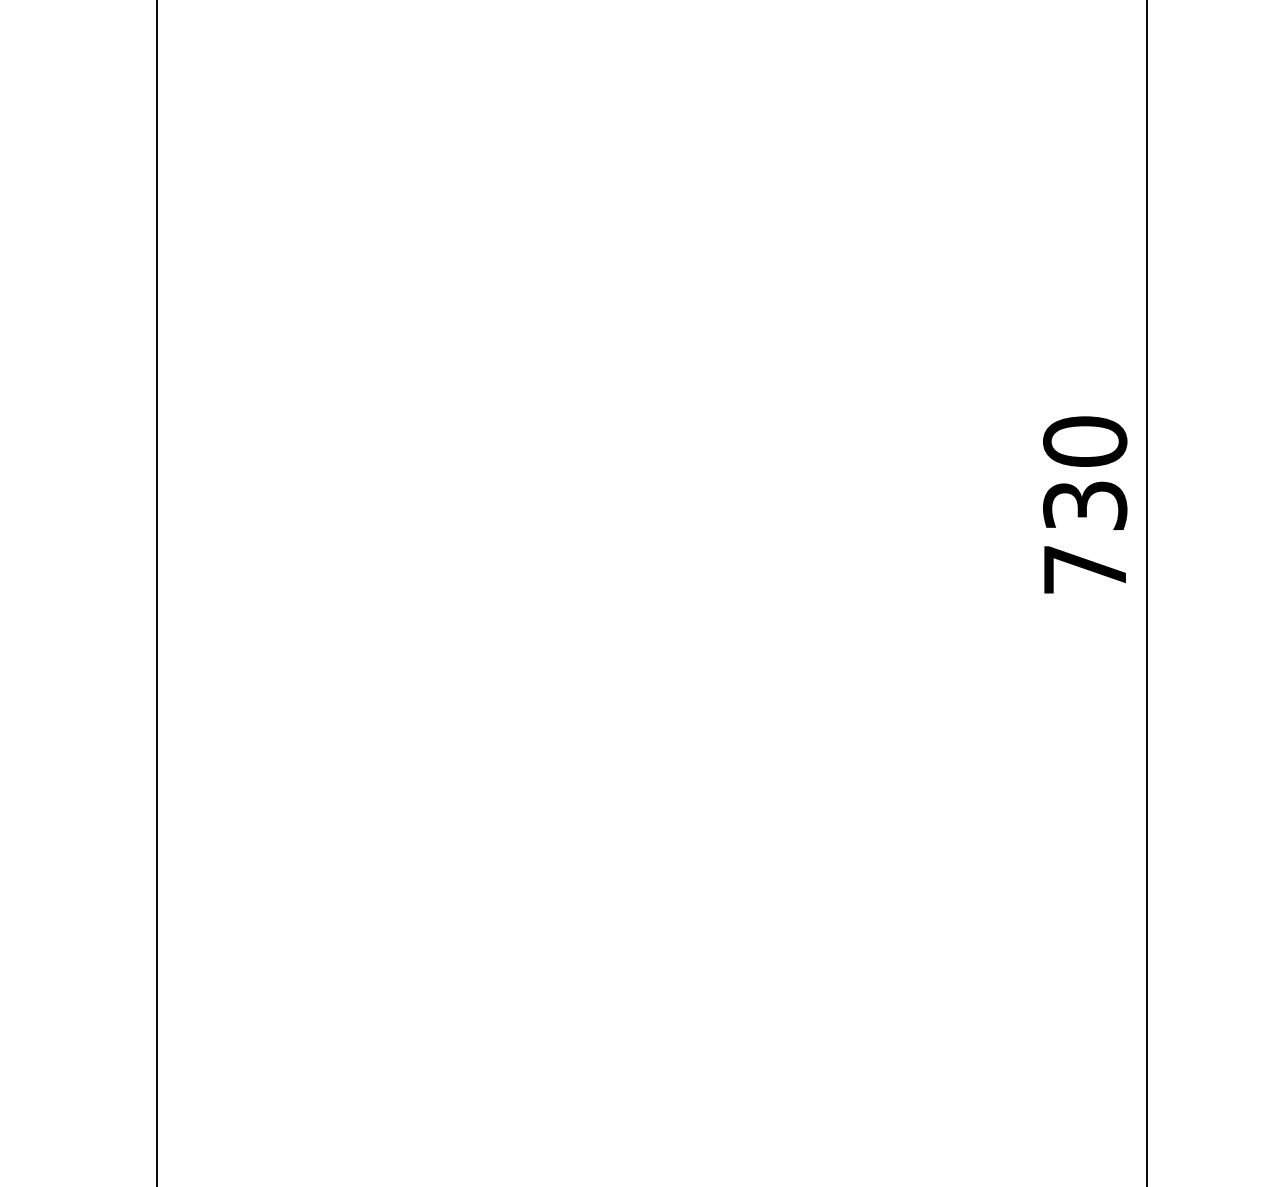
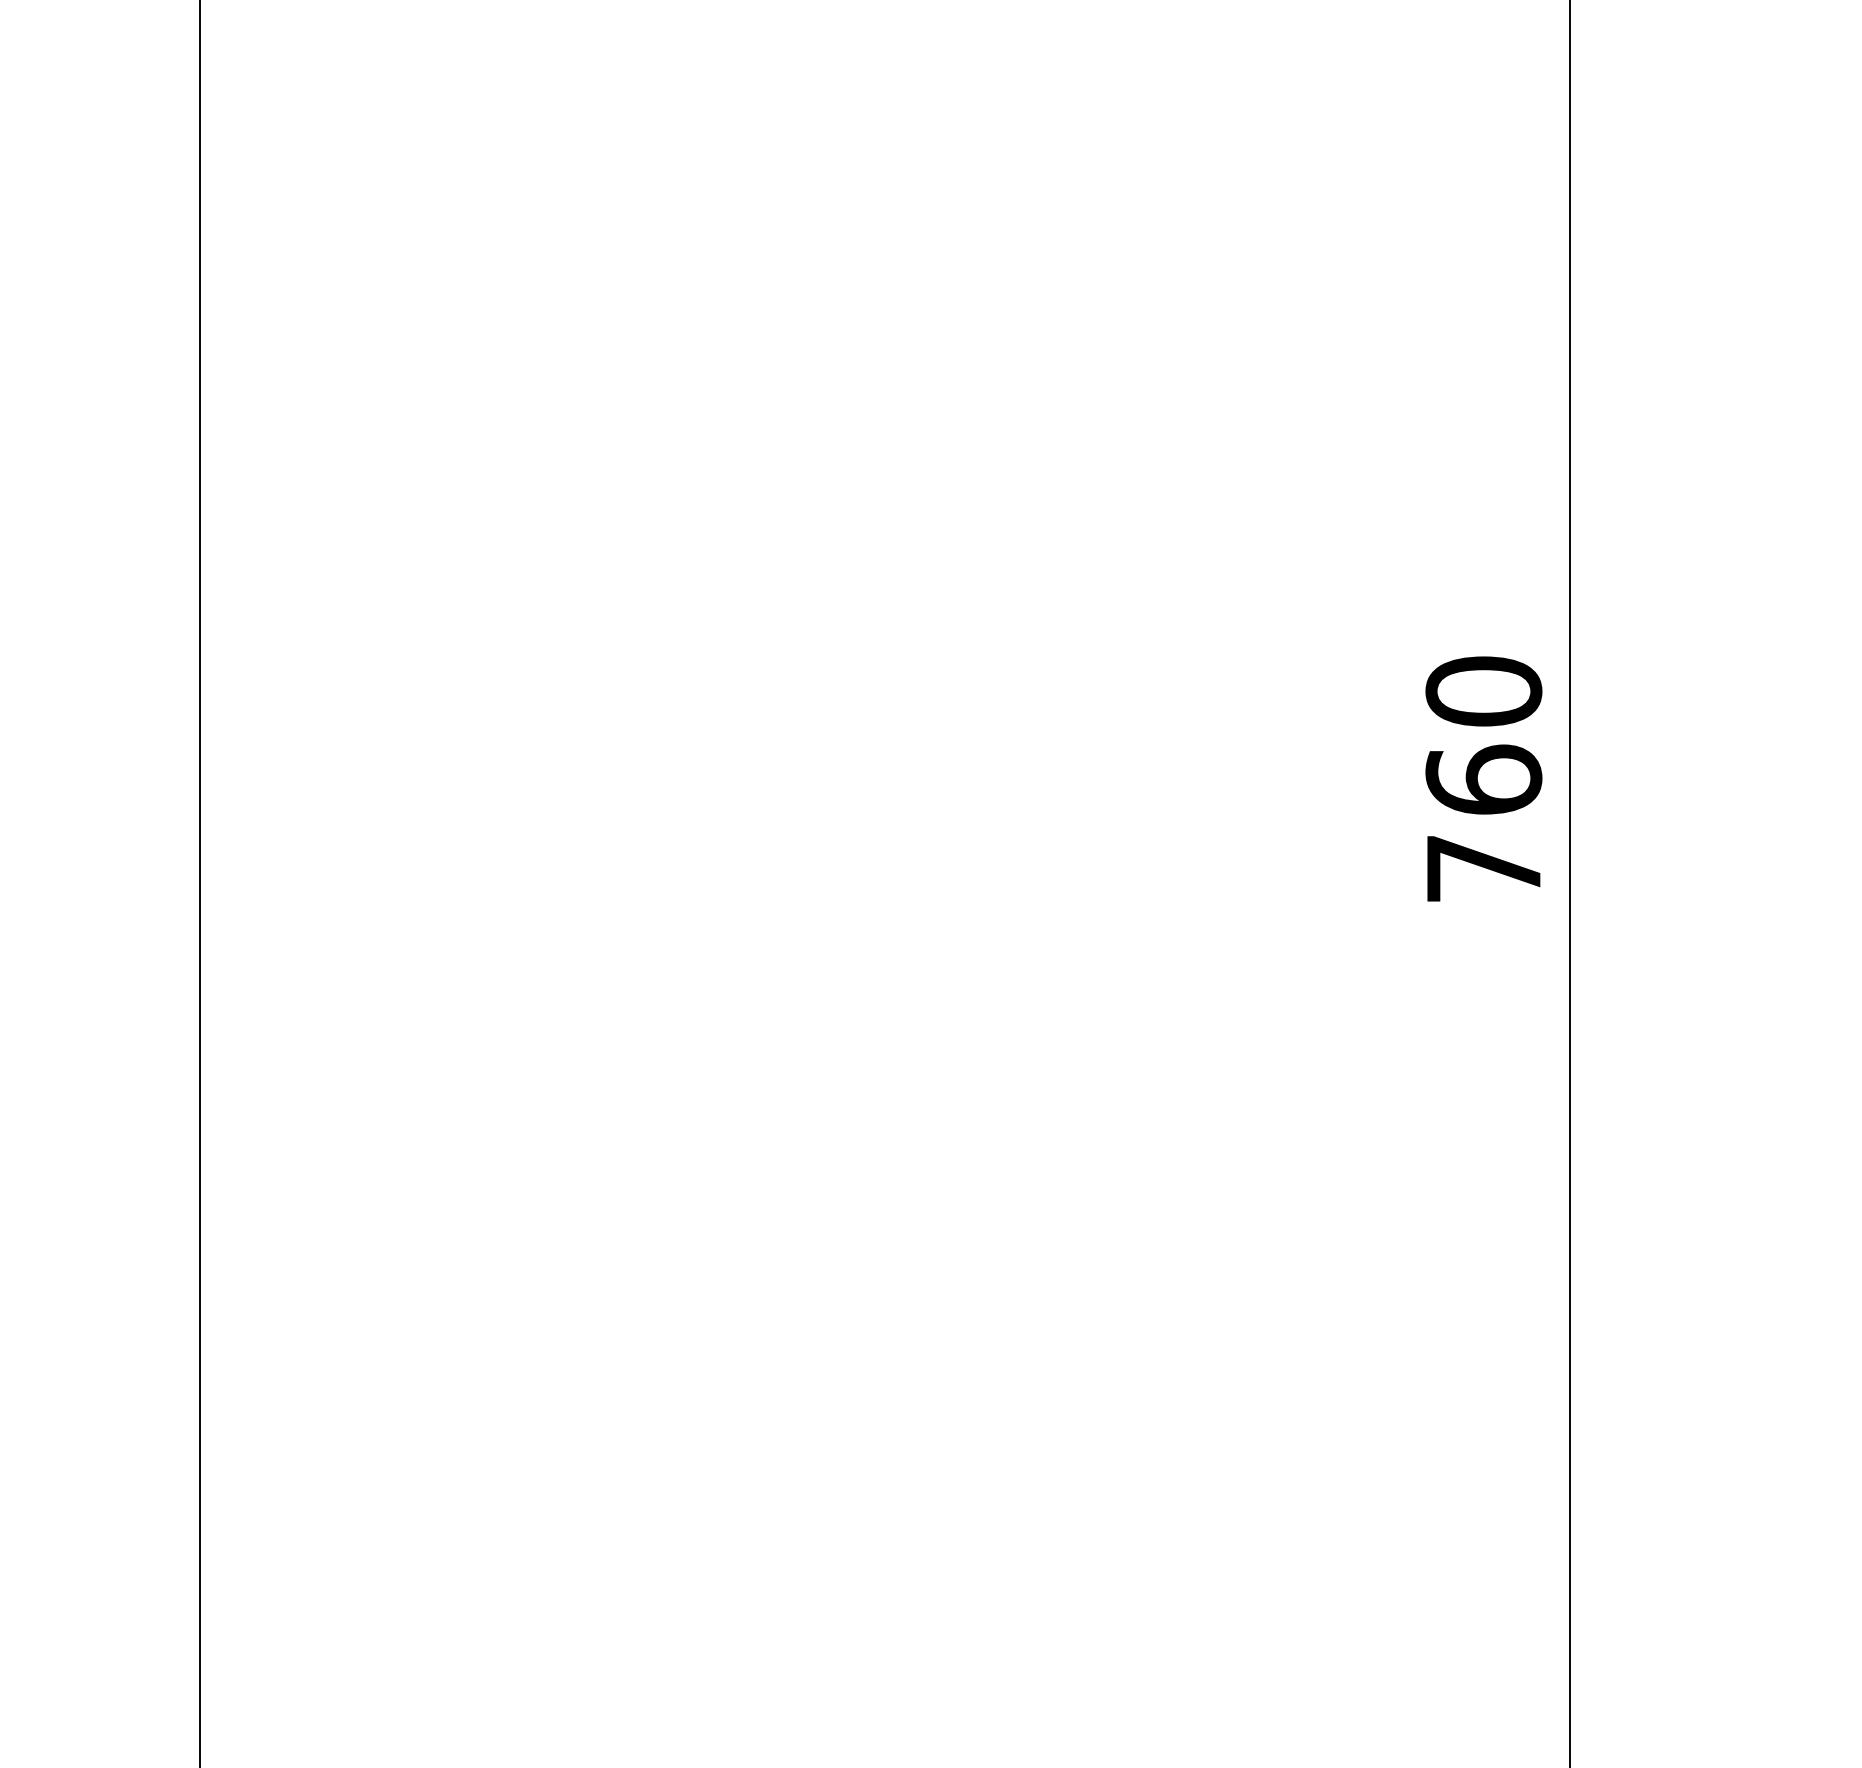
text: (1084, 505) -> (1483, 779), 730 -> 760

